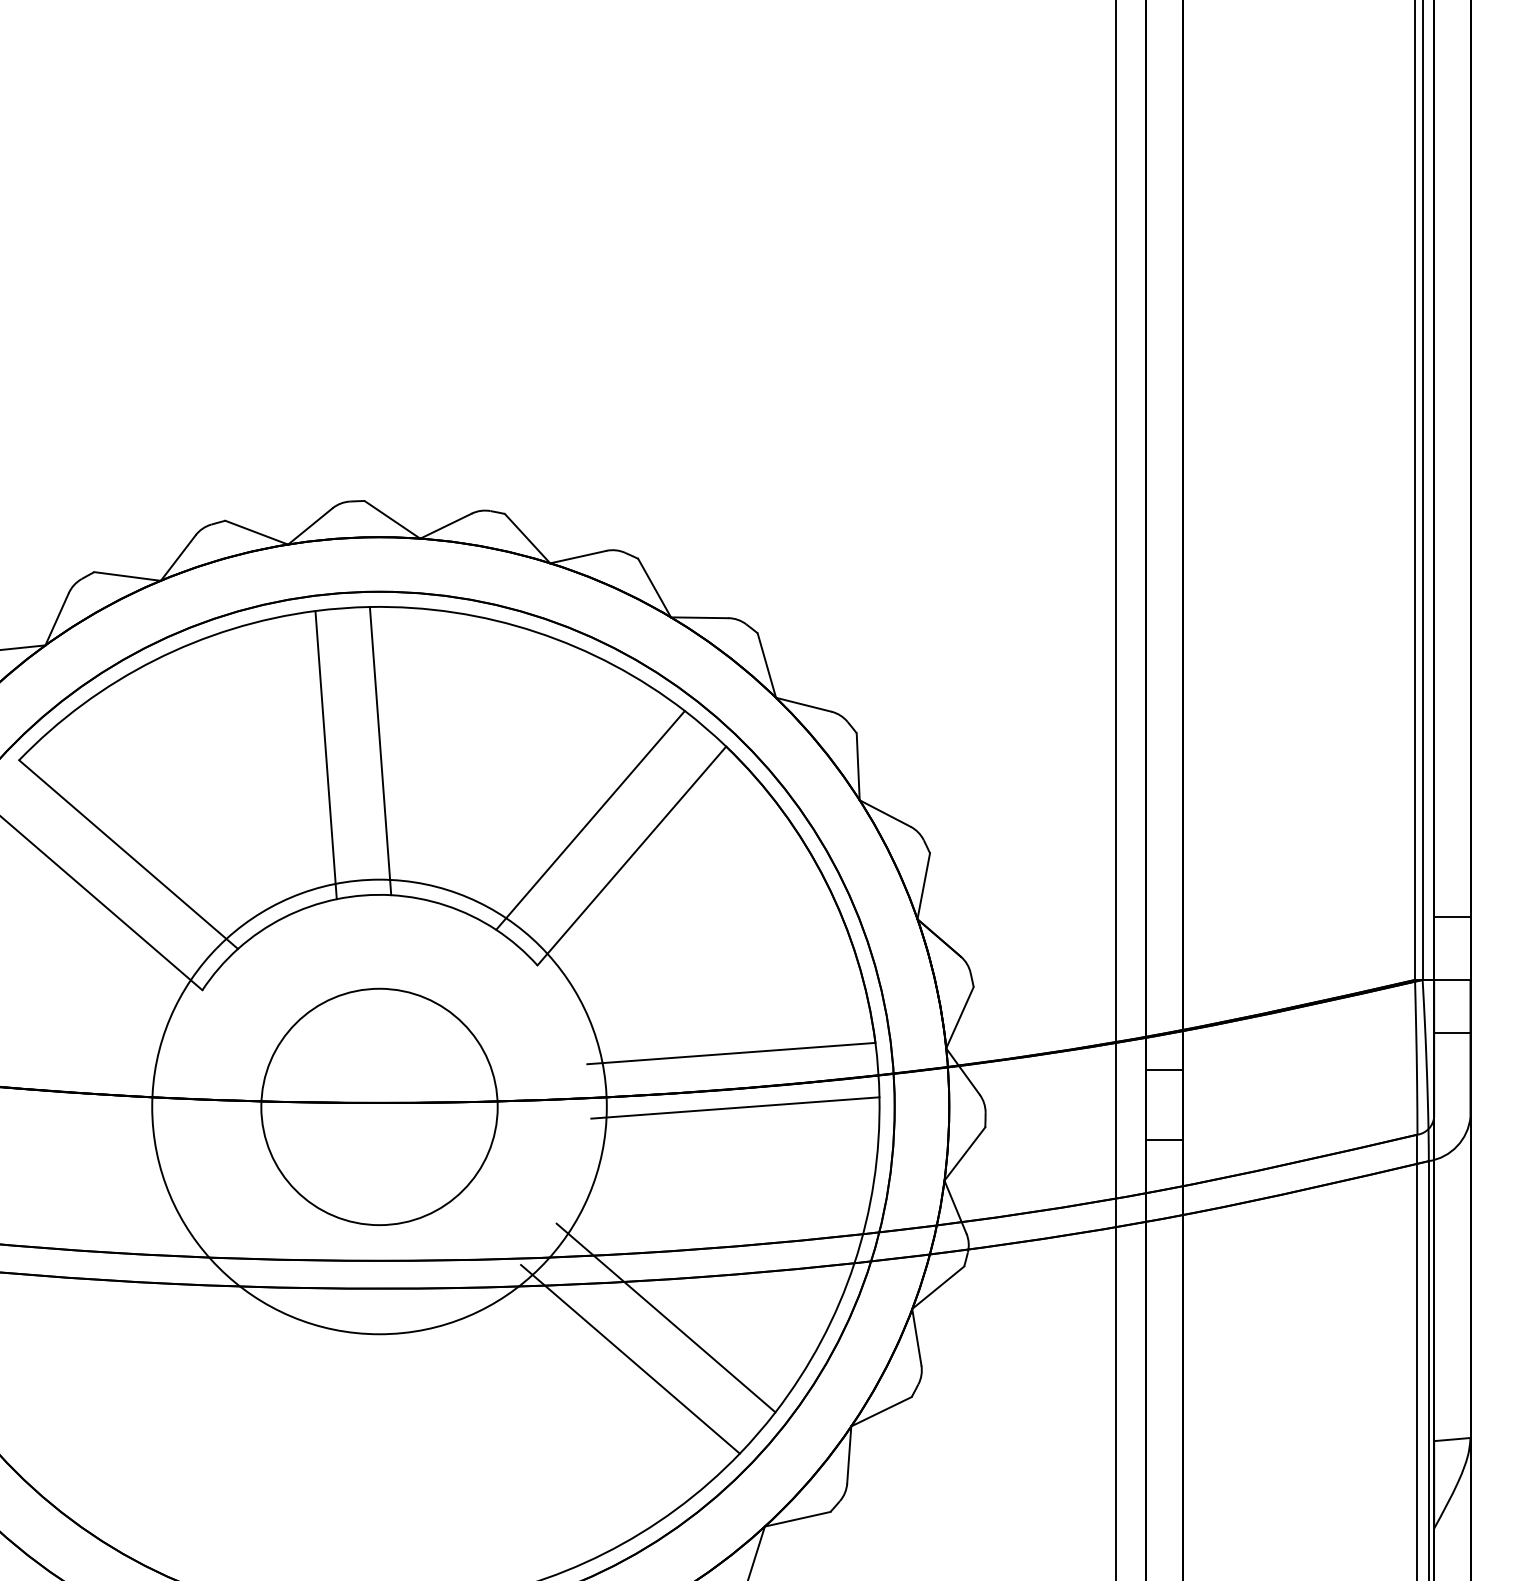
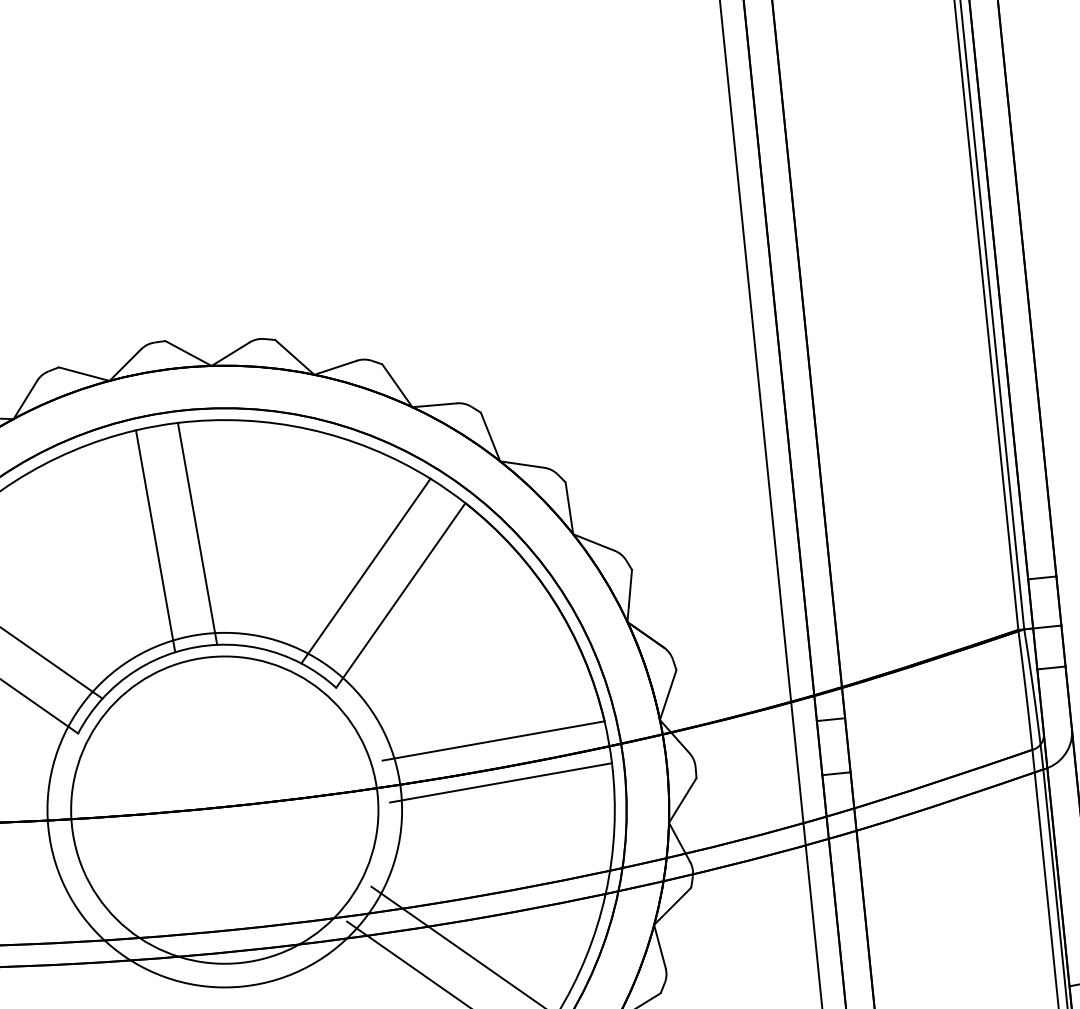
circle: (379, 1106) -> (224, 809), size x1.67

